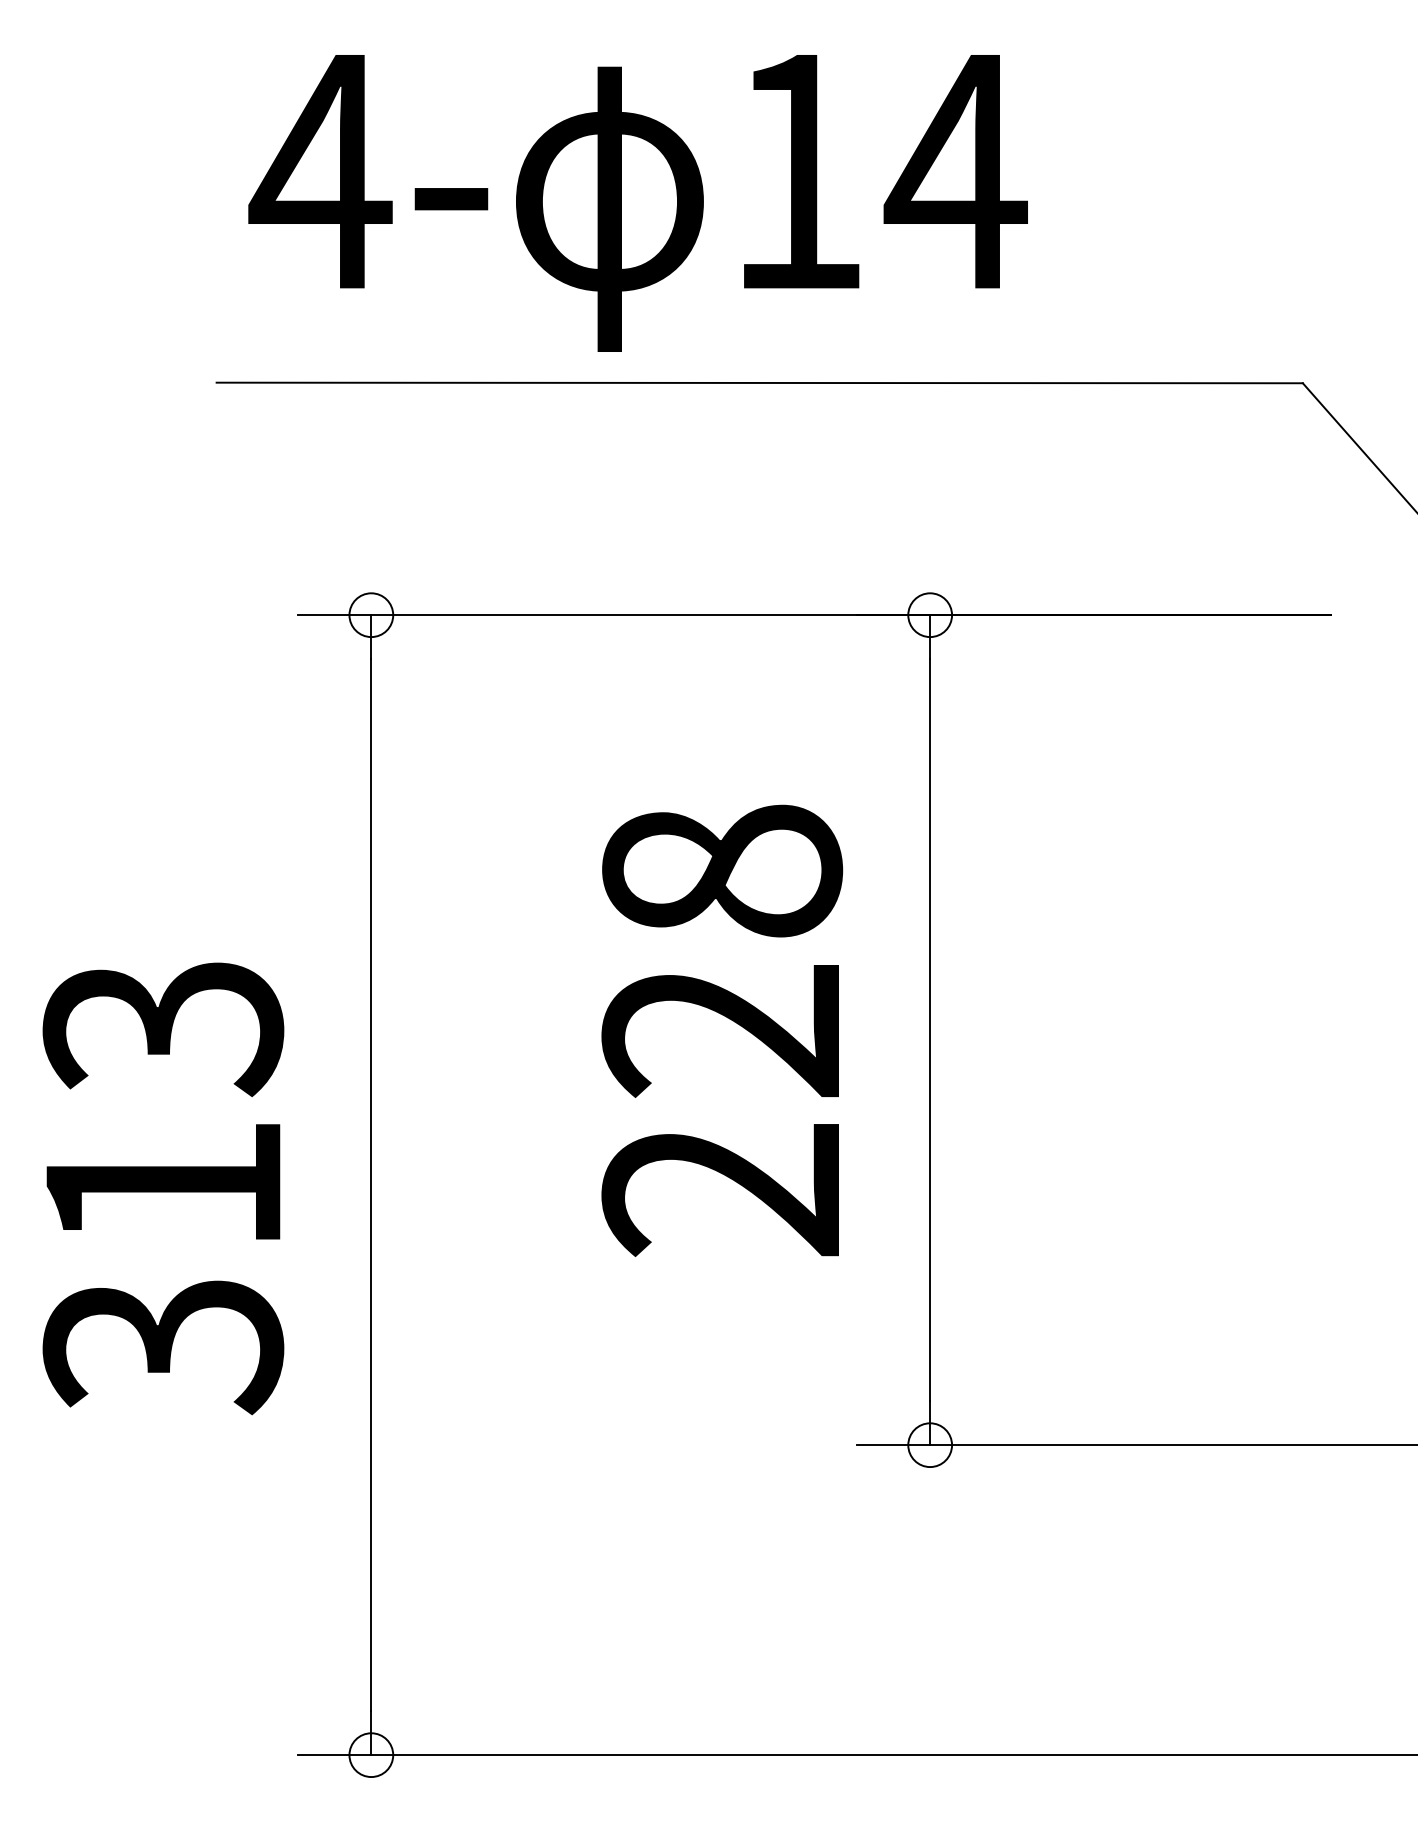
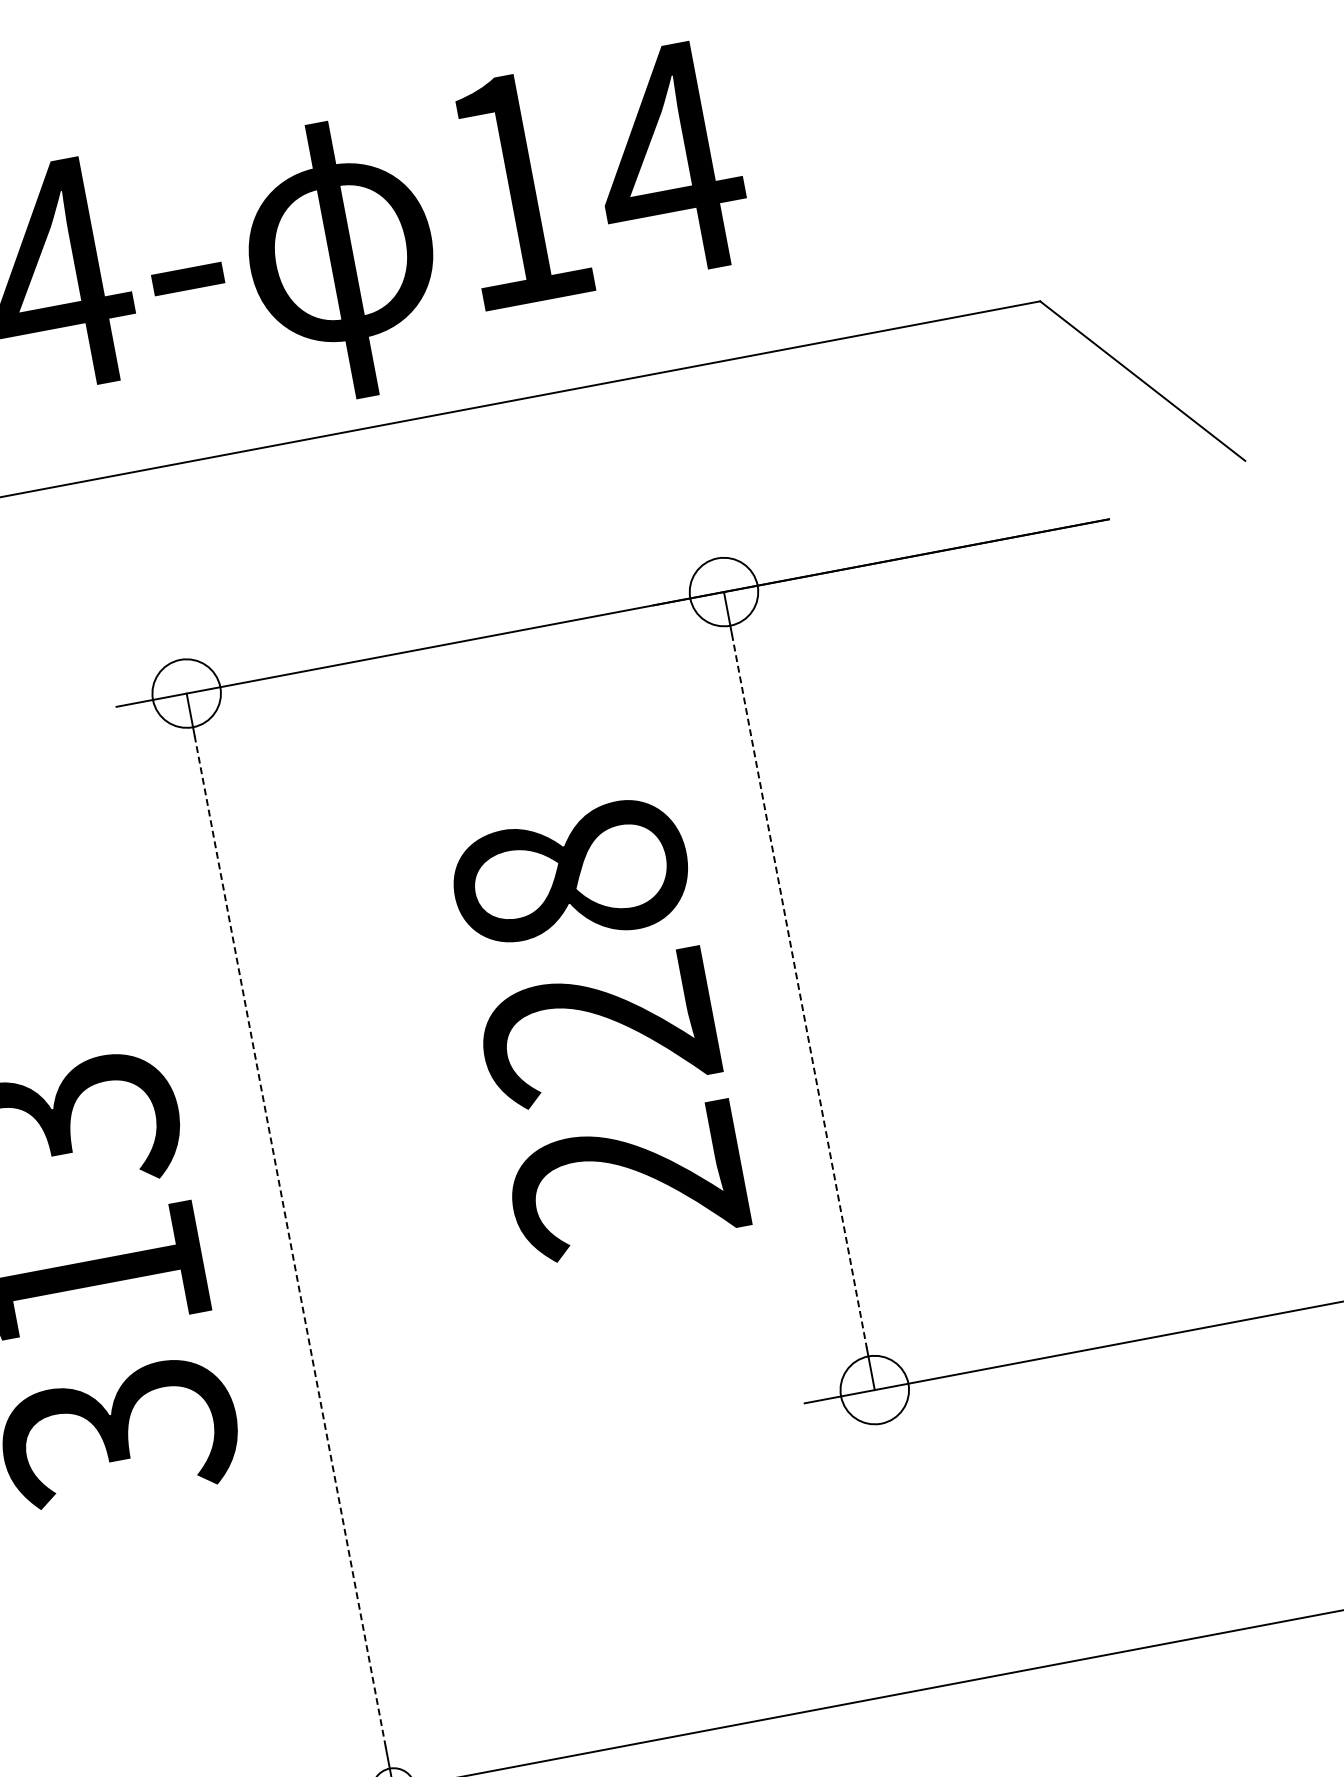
circle: (371, 615) -> (186, 693), size x1.6
circle: (930, 615) -> (724, 592), size x1.6
line: (930, 1030) -> (799, 991), solid -> dashed
line: (371, 1185) -> (290, 1241), solid -> dashed
circle: (930, 1445) -> (875, 1390), size x1.6

